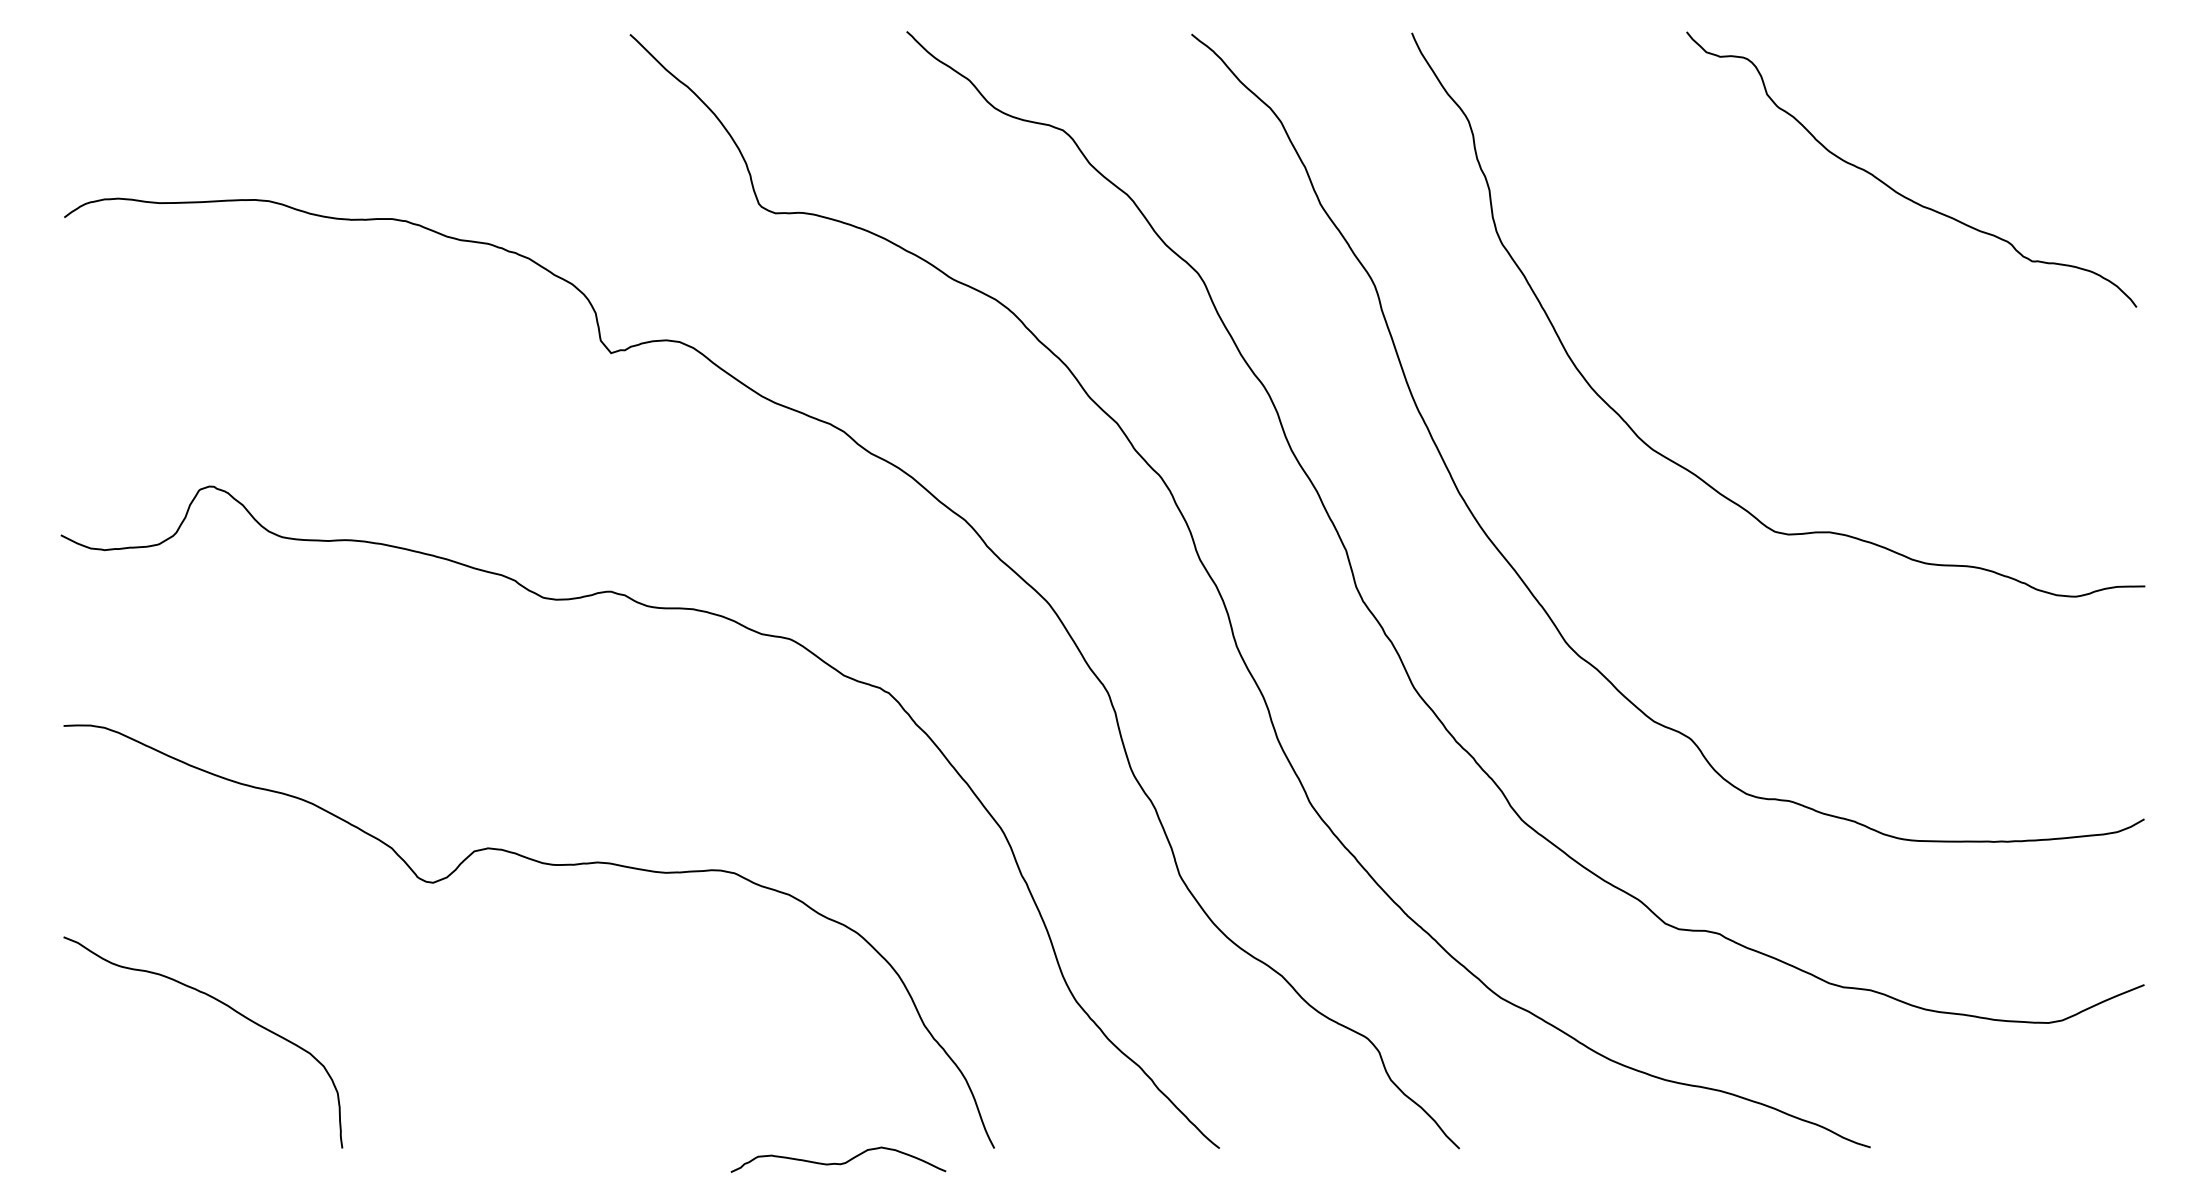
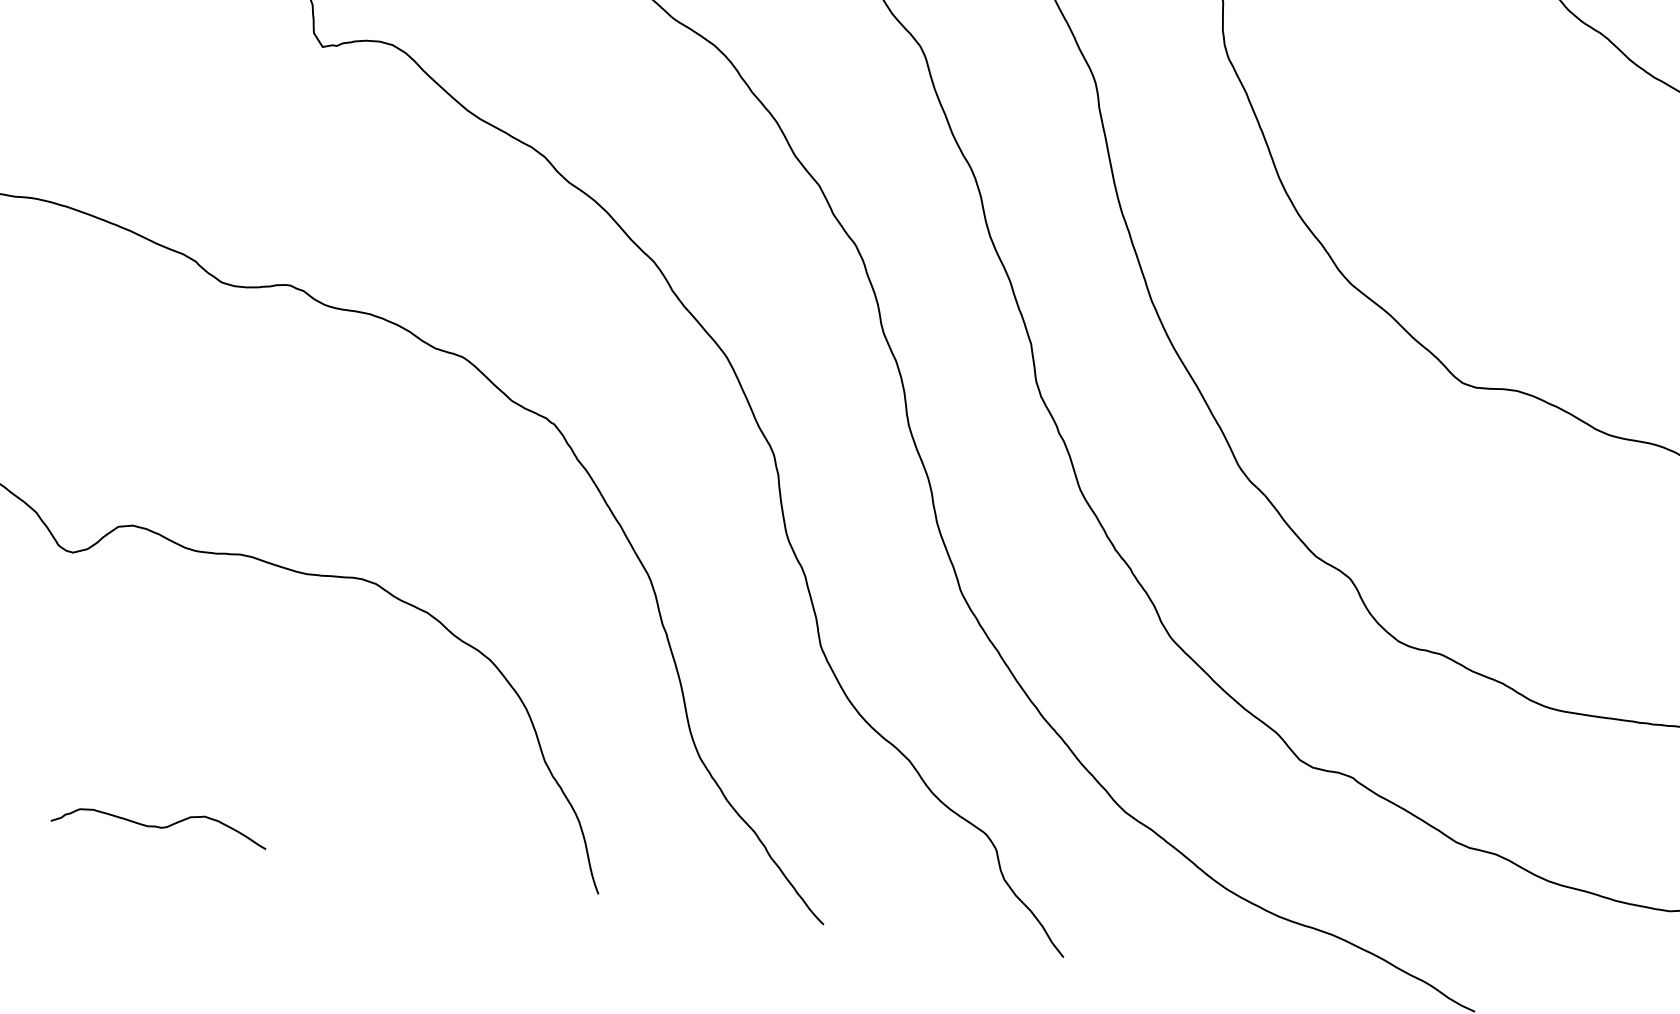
curve: (838, 1163) -> (159, 826), moved

